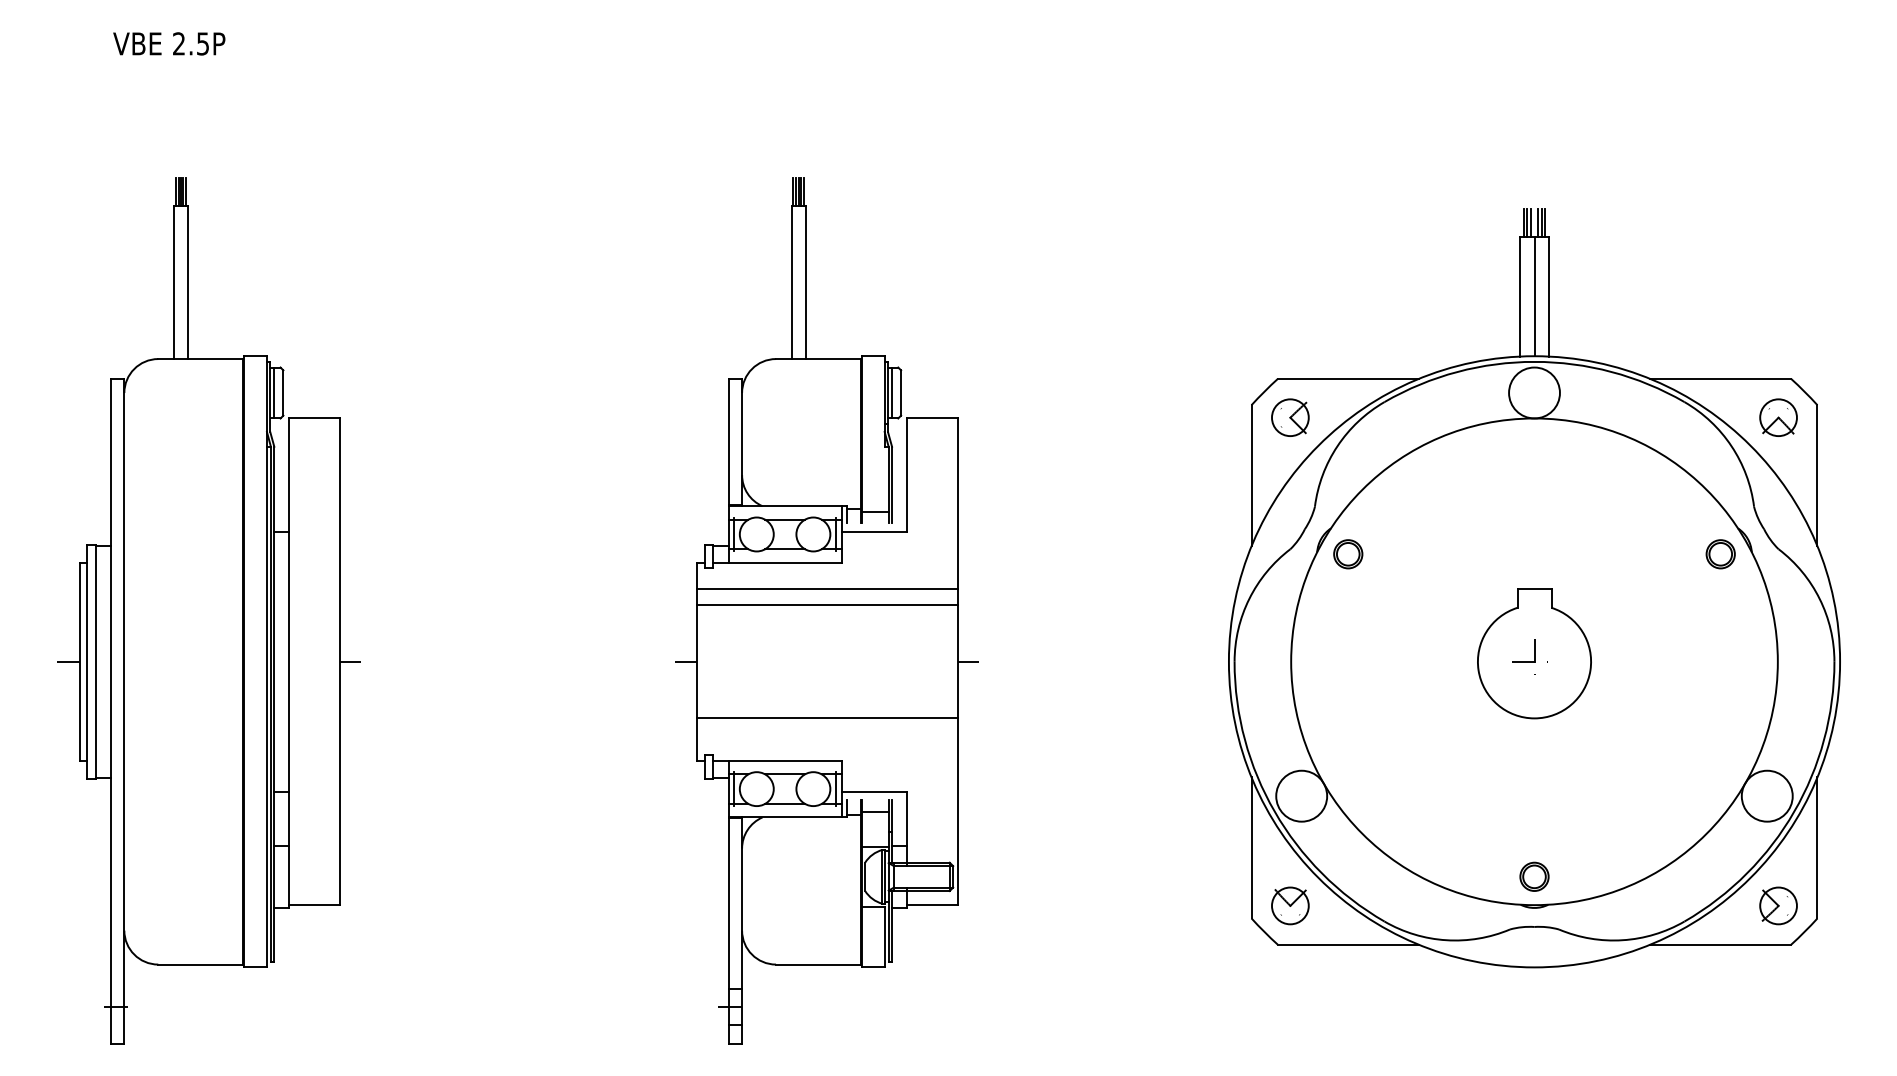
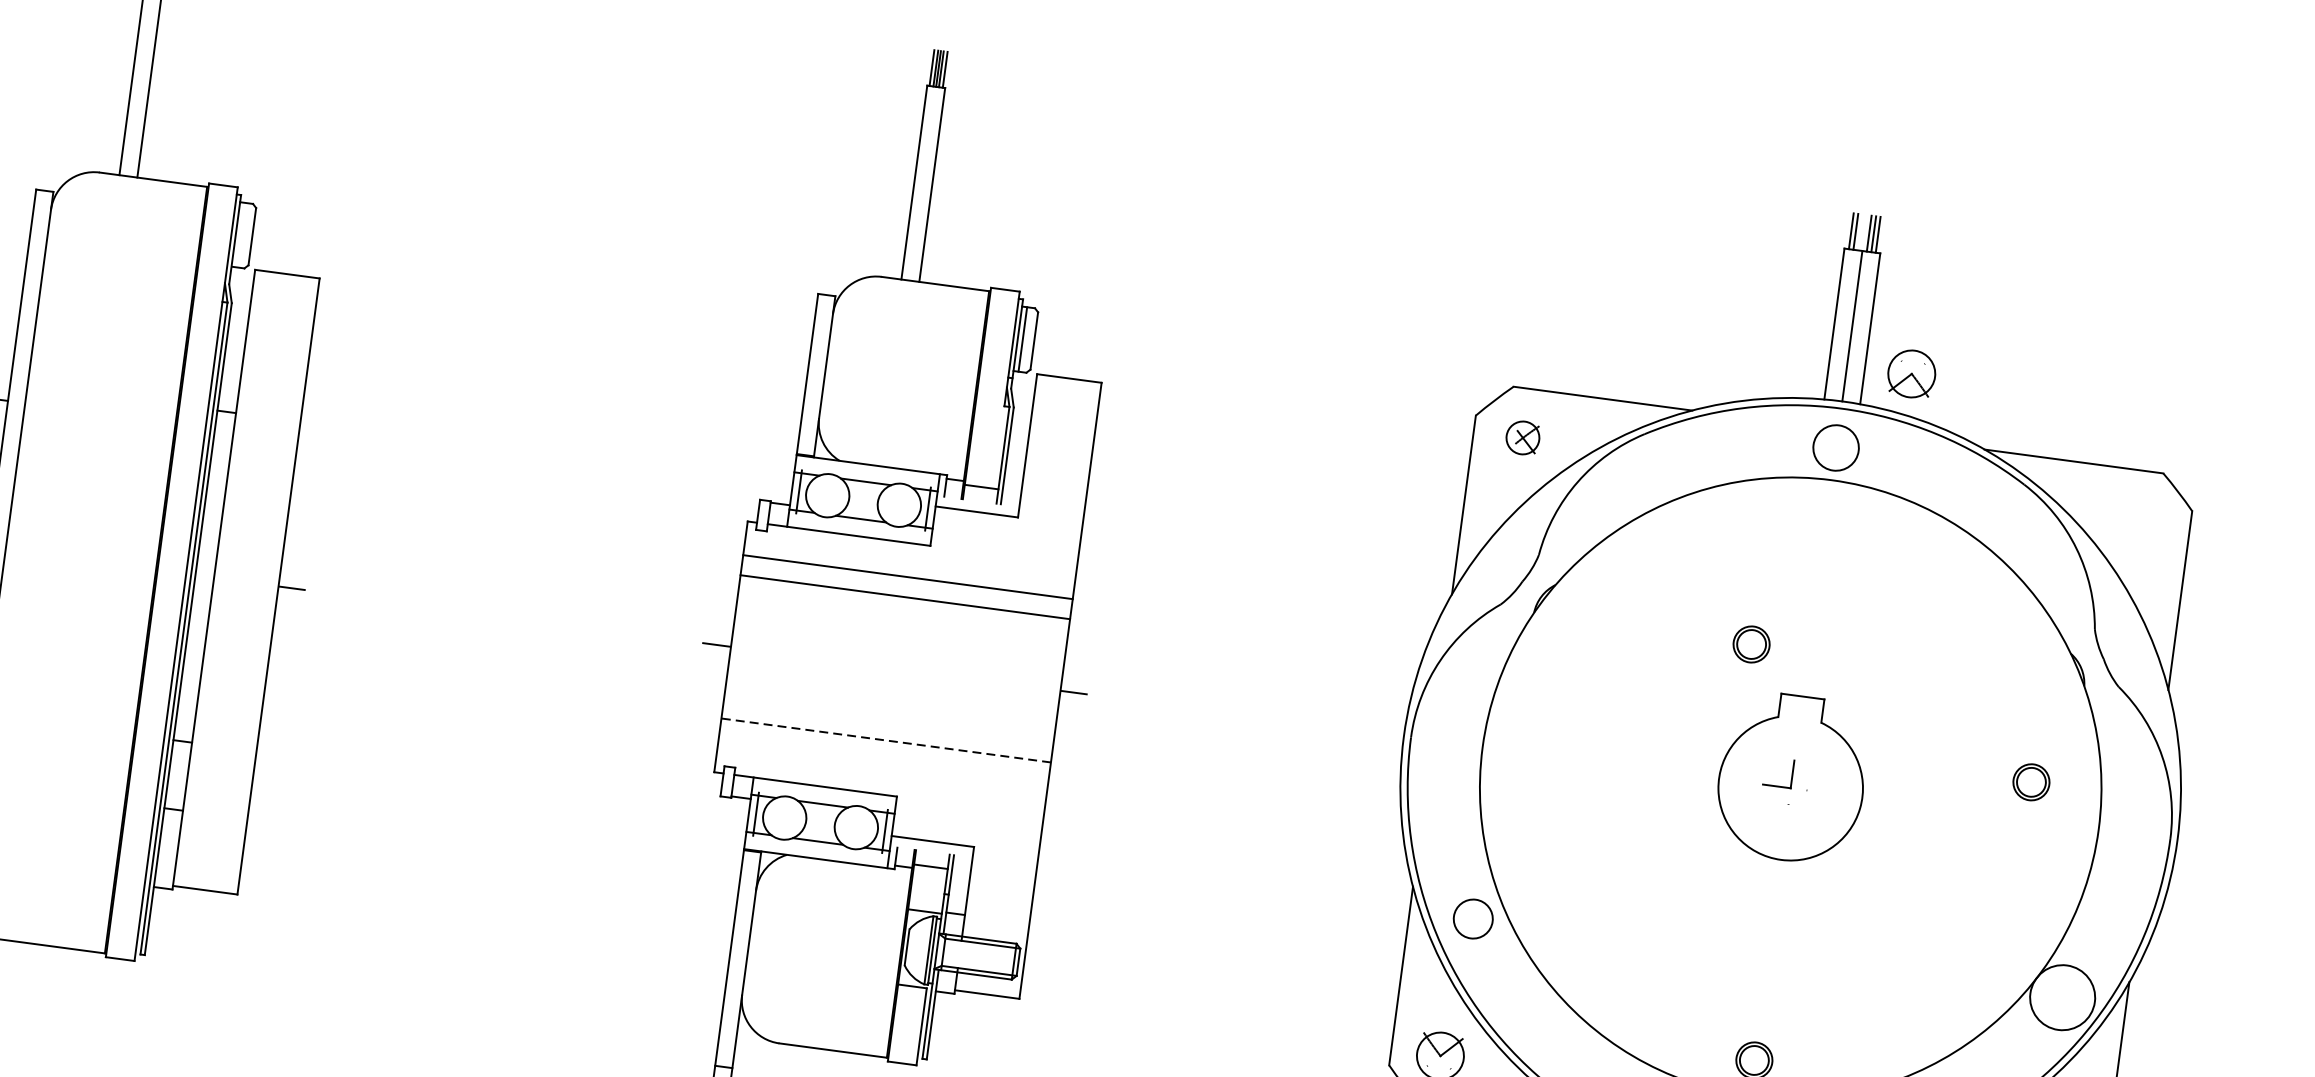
line: (1530, 223) -> (1859, 232), removed
line: (274, 392) -> (241, 234), removed
circle: (1534, 392) -> (1836, 447), size x0.7
part: (1290, 417) -> (1523, 437), size x0.7
part: (1778, 417) -> (1911, 373), moved
part: (1348, 554) -> (1751, 644), moved
part: (1720, 554) -> (2031, 782), moved
line: (827, 718) -> (886, 740), solid -> dashed
circle: (1301, 795) -> (1473, 918), size x0.6

